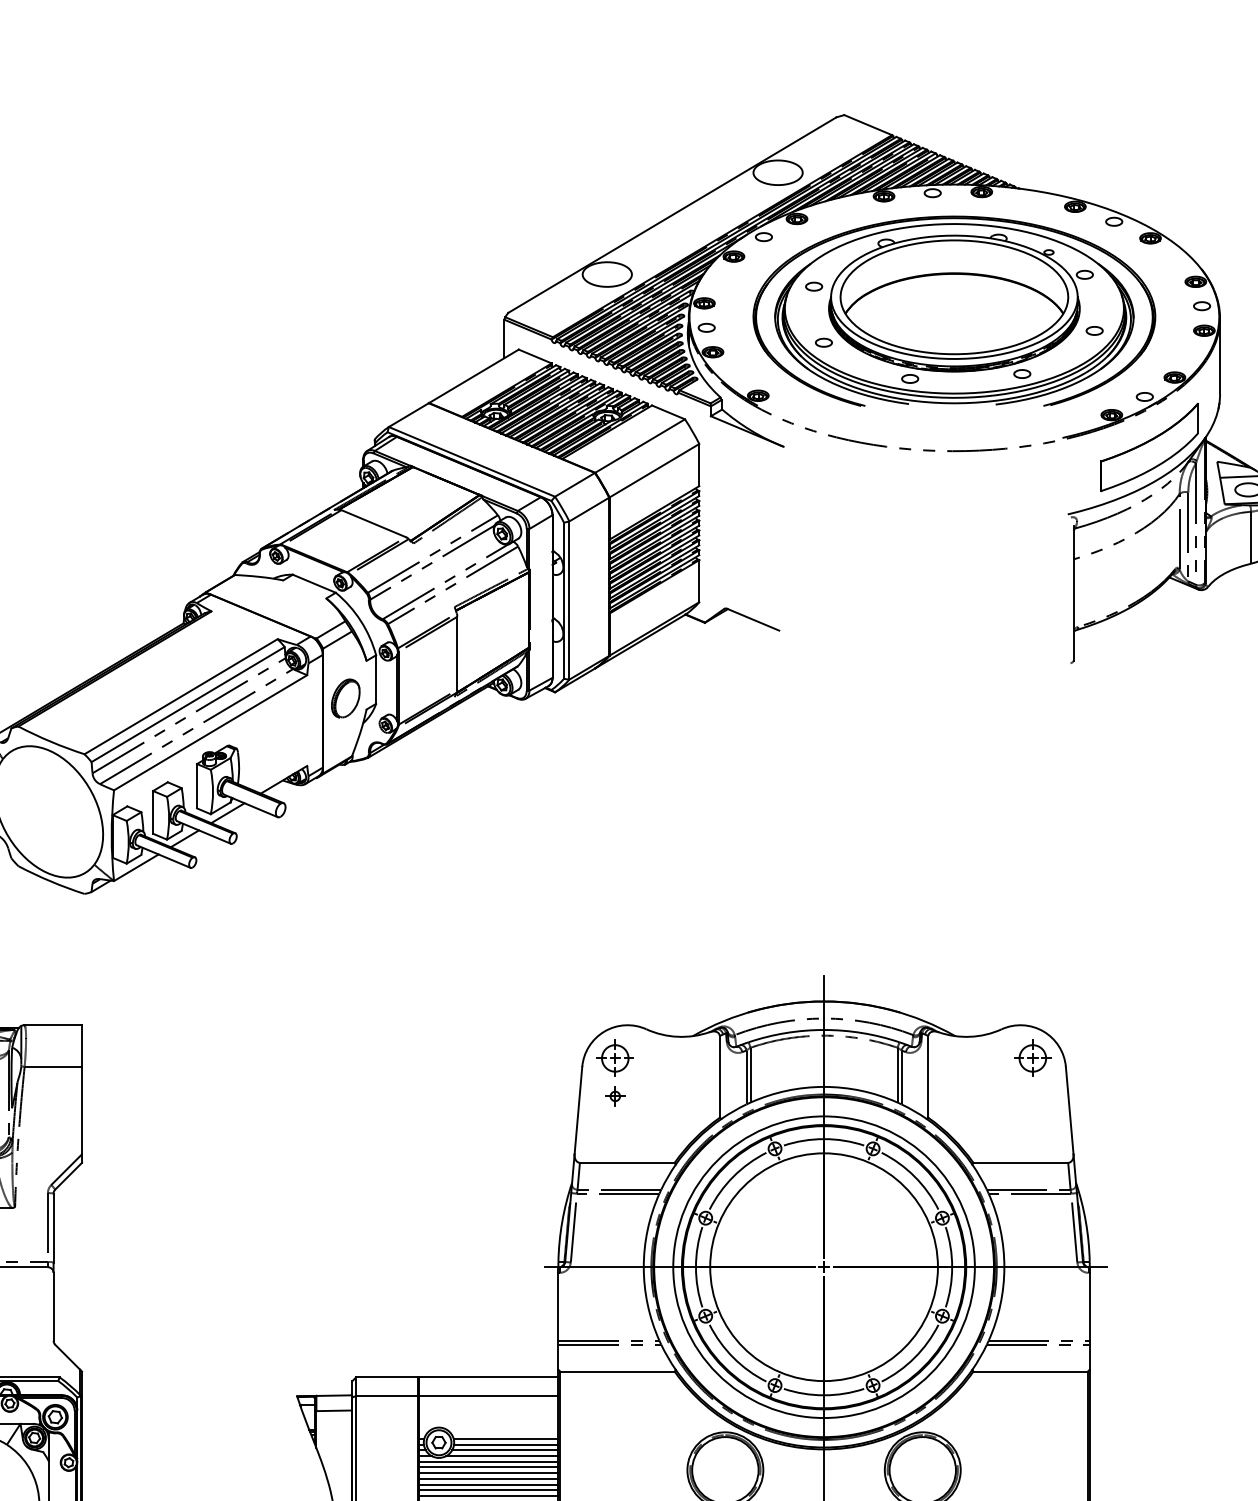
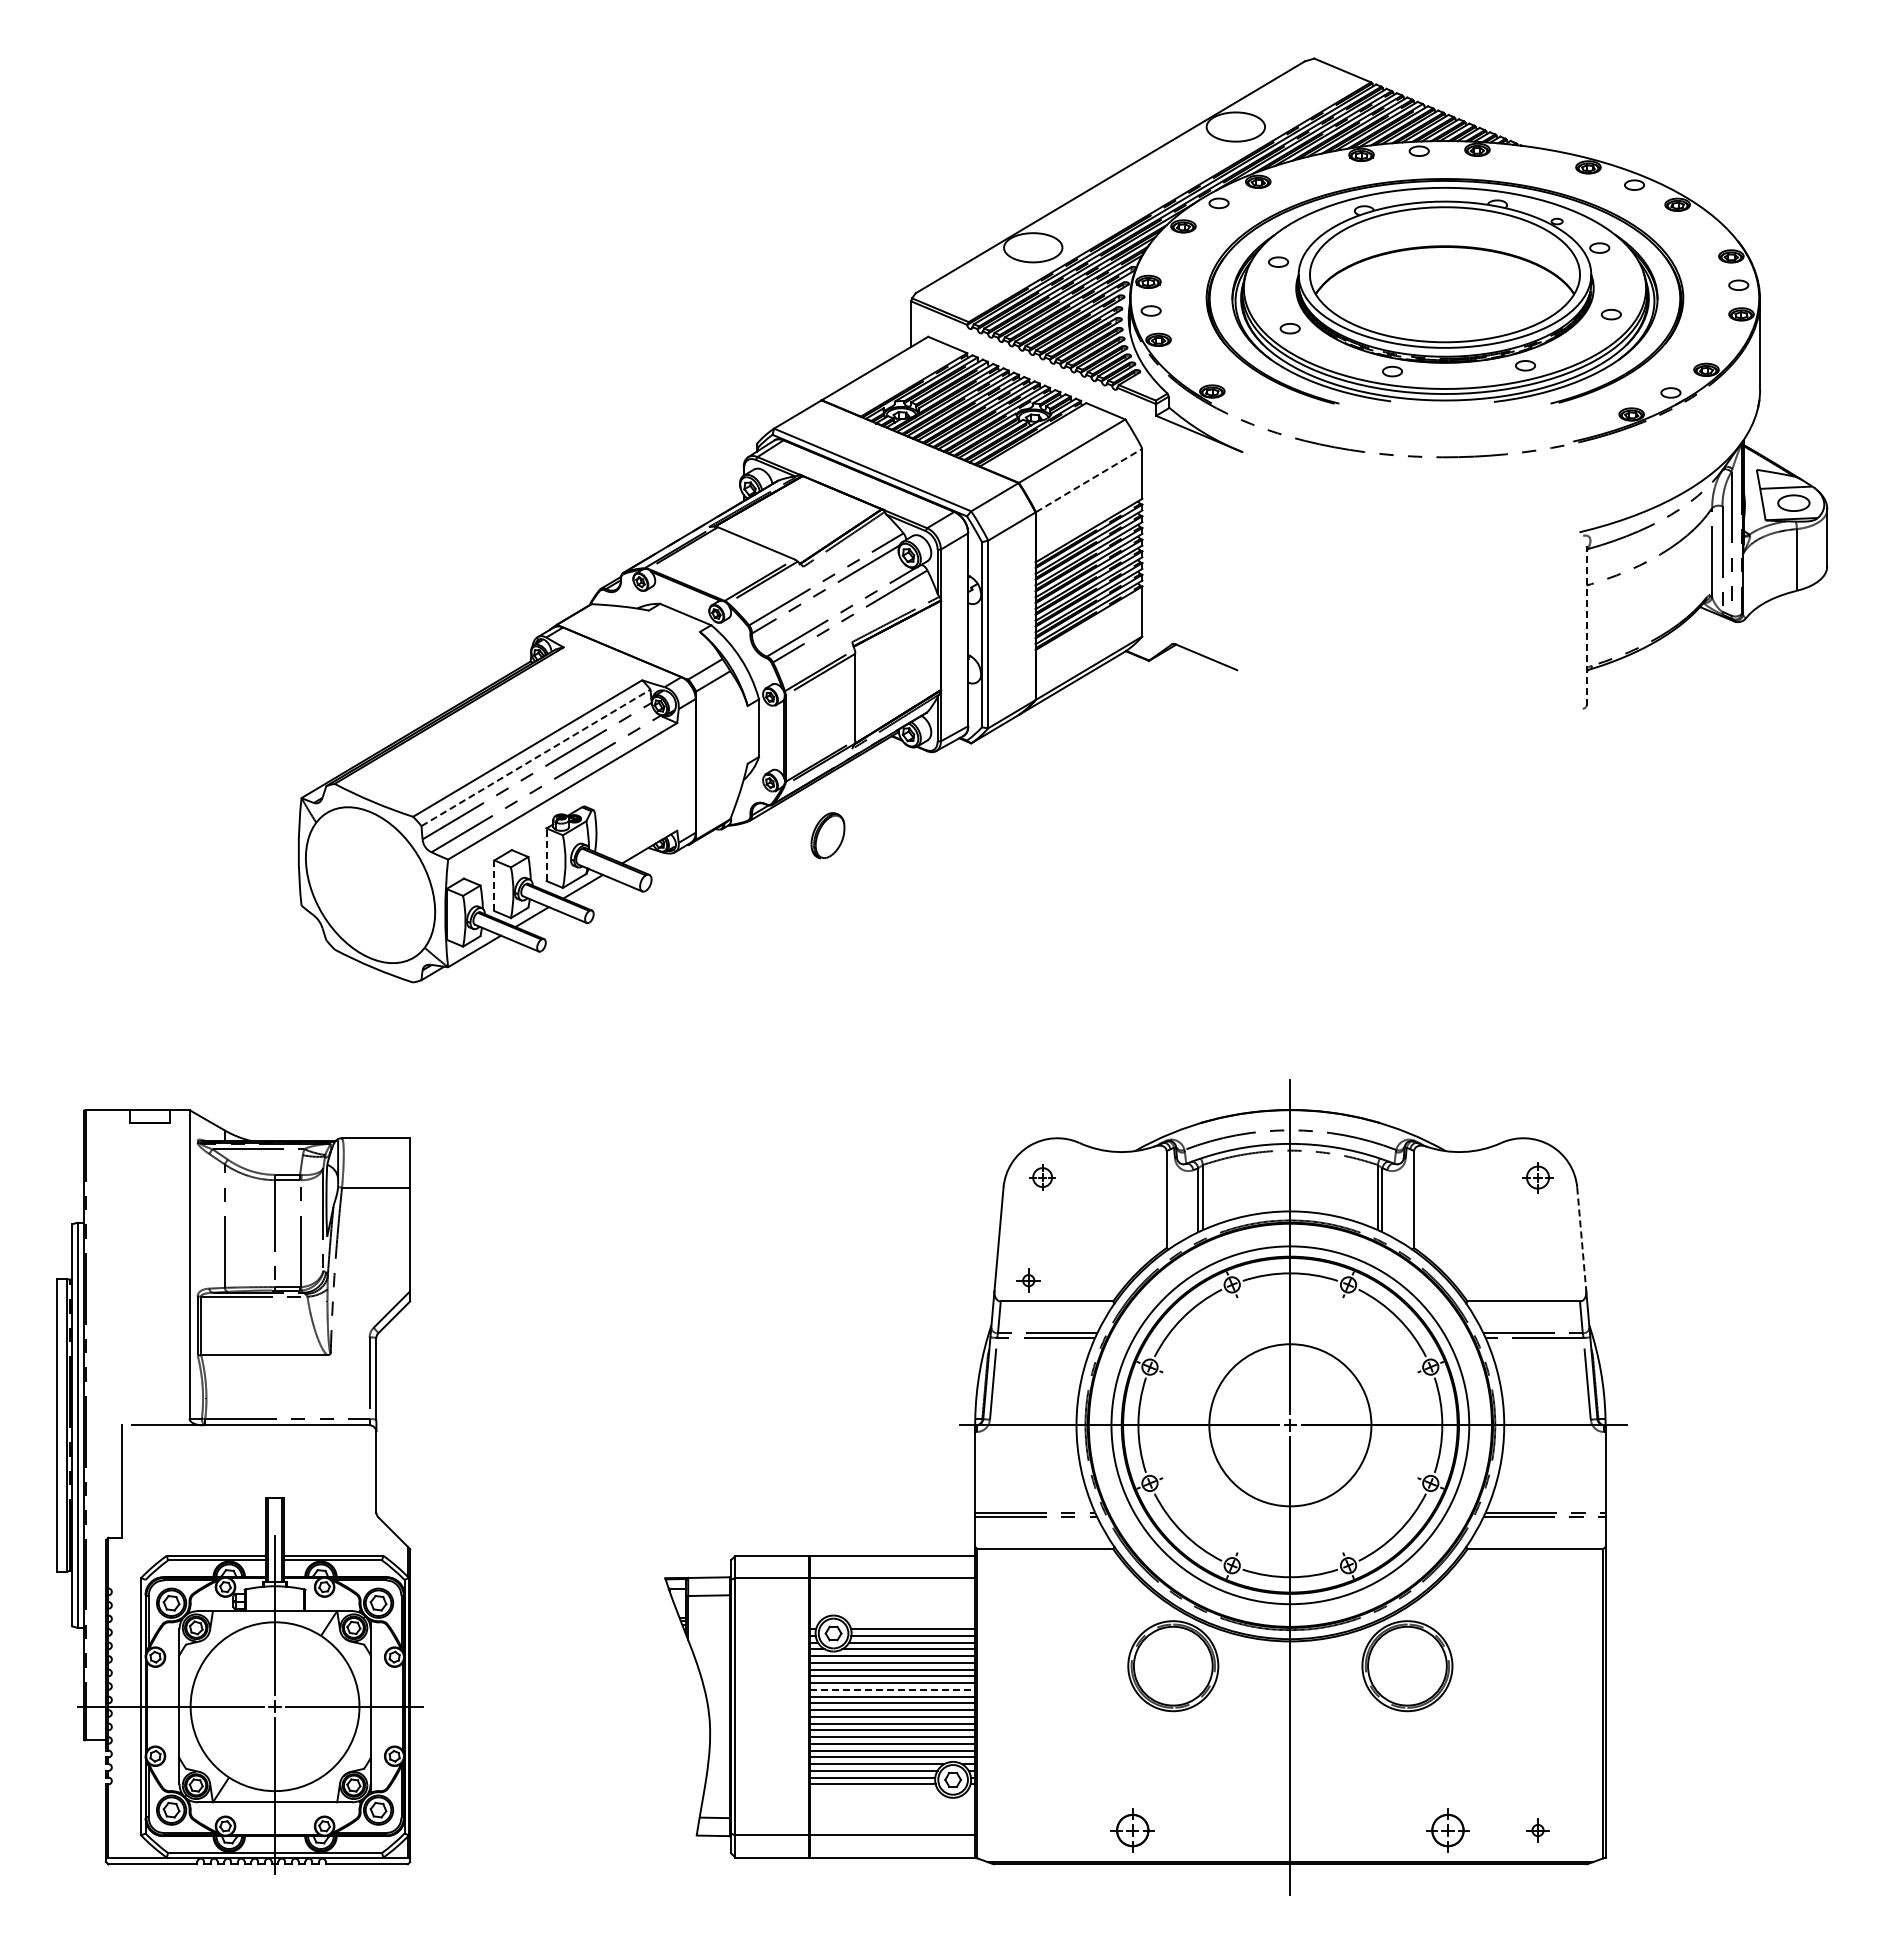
part: (1149, 447) -> (1676, 452), removed
line: (654, 470) -> (1089, 480), solid -> dashed
line: (1073, 593) -> (1586, 626), solid -> dashed
part: (345, 698) -> (827, 835), moved
line: (188, 704) -> (536, 757), solid -> dashed
line: (196, 786) -> (546, 854), solid -> dashed
line: (153, 812) -> (494, 885), solid -> dashed
part: (615, 1058) -> (1042, 1177), size x0.6
part: (1032, 1058) -> (1537, 1177), size x0.7
part: (615, 1096) -> (1028, 1280), moved
line: (1069, 1110) -> (1581, 1239), solid -> dashed
circle: (824, 1267) -> (1290, 1425), size x0.6
line: (488, 1489) -> (892, 1689), solid -> dashed

